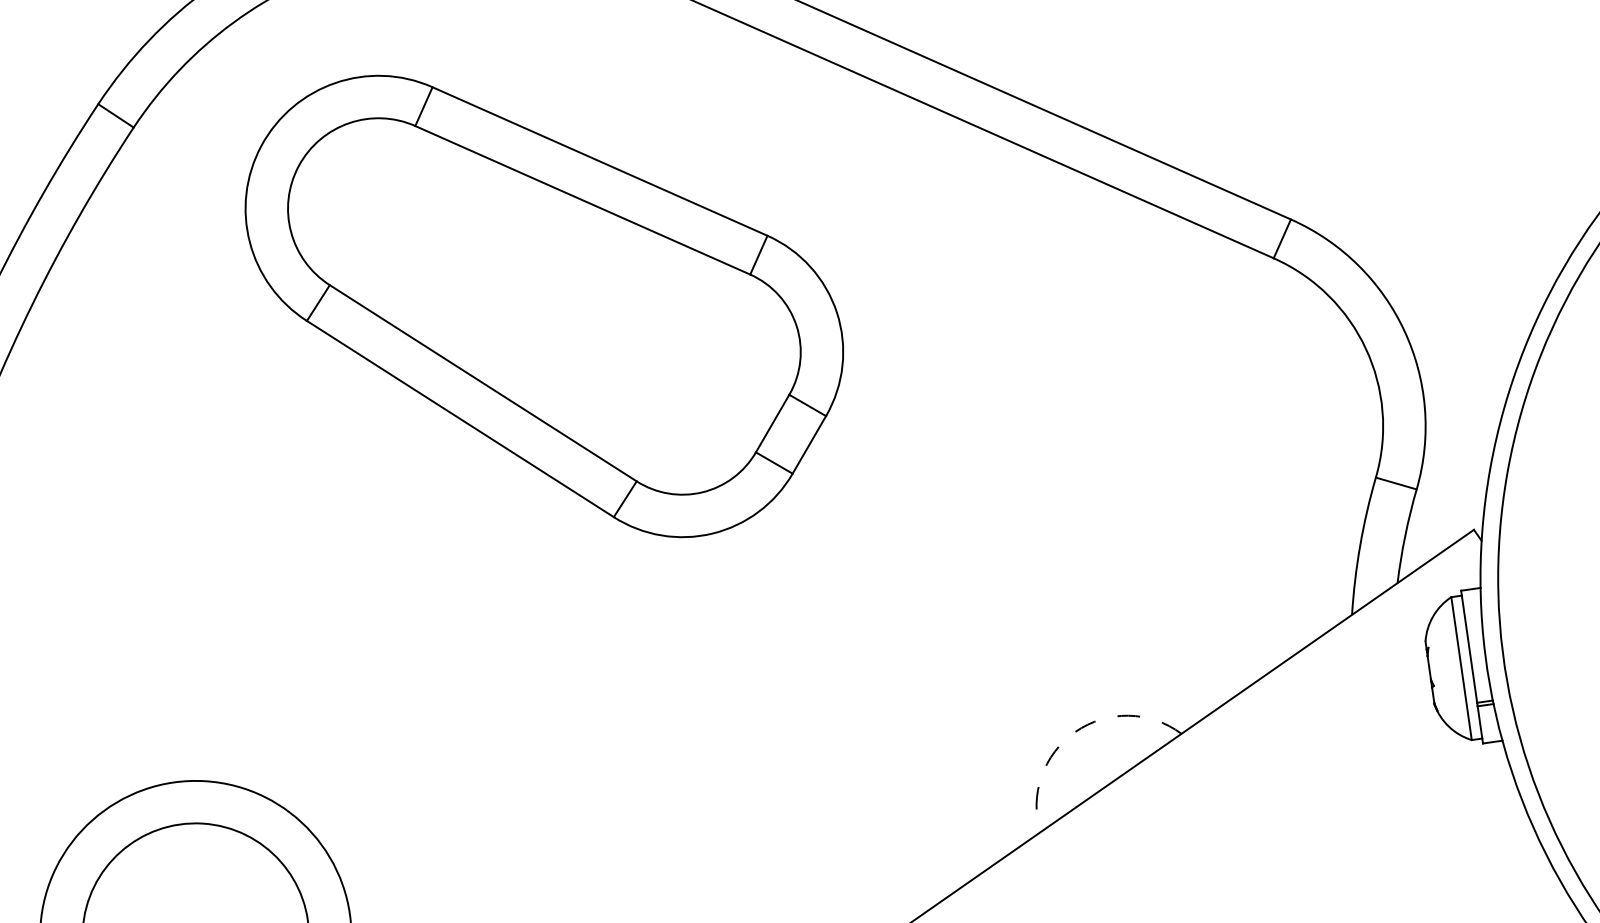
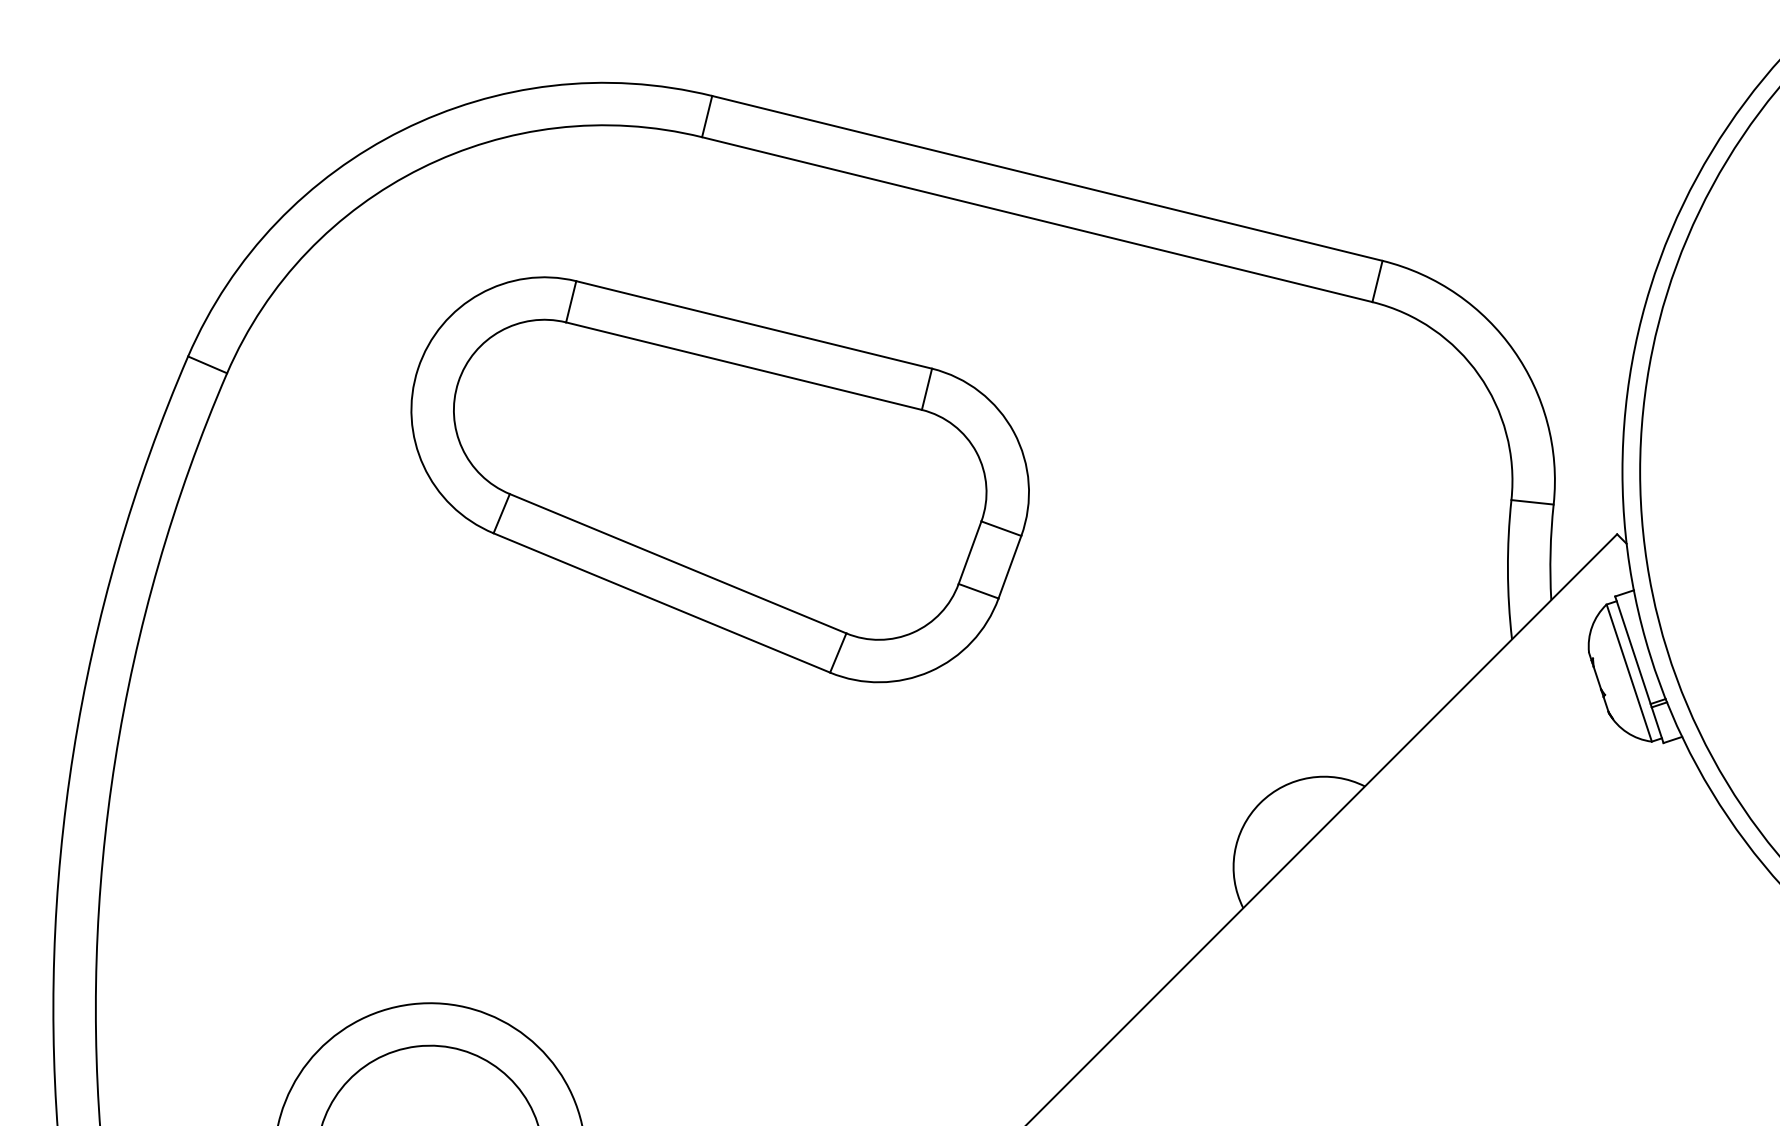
part: (538, 307) -> (719, 479), moved
arc: (1075, 732) -> (1260, 803), dashed -> solid

